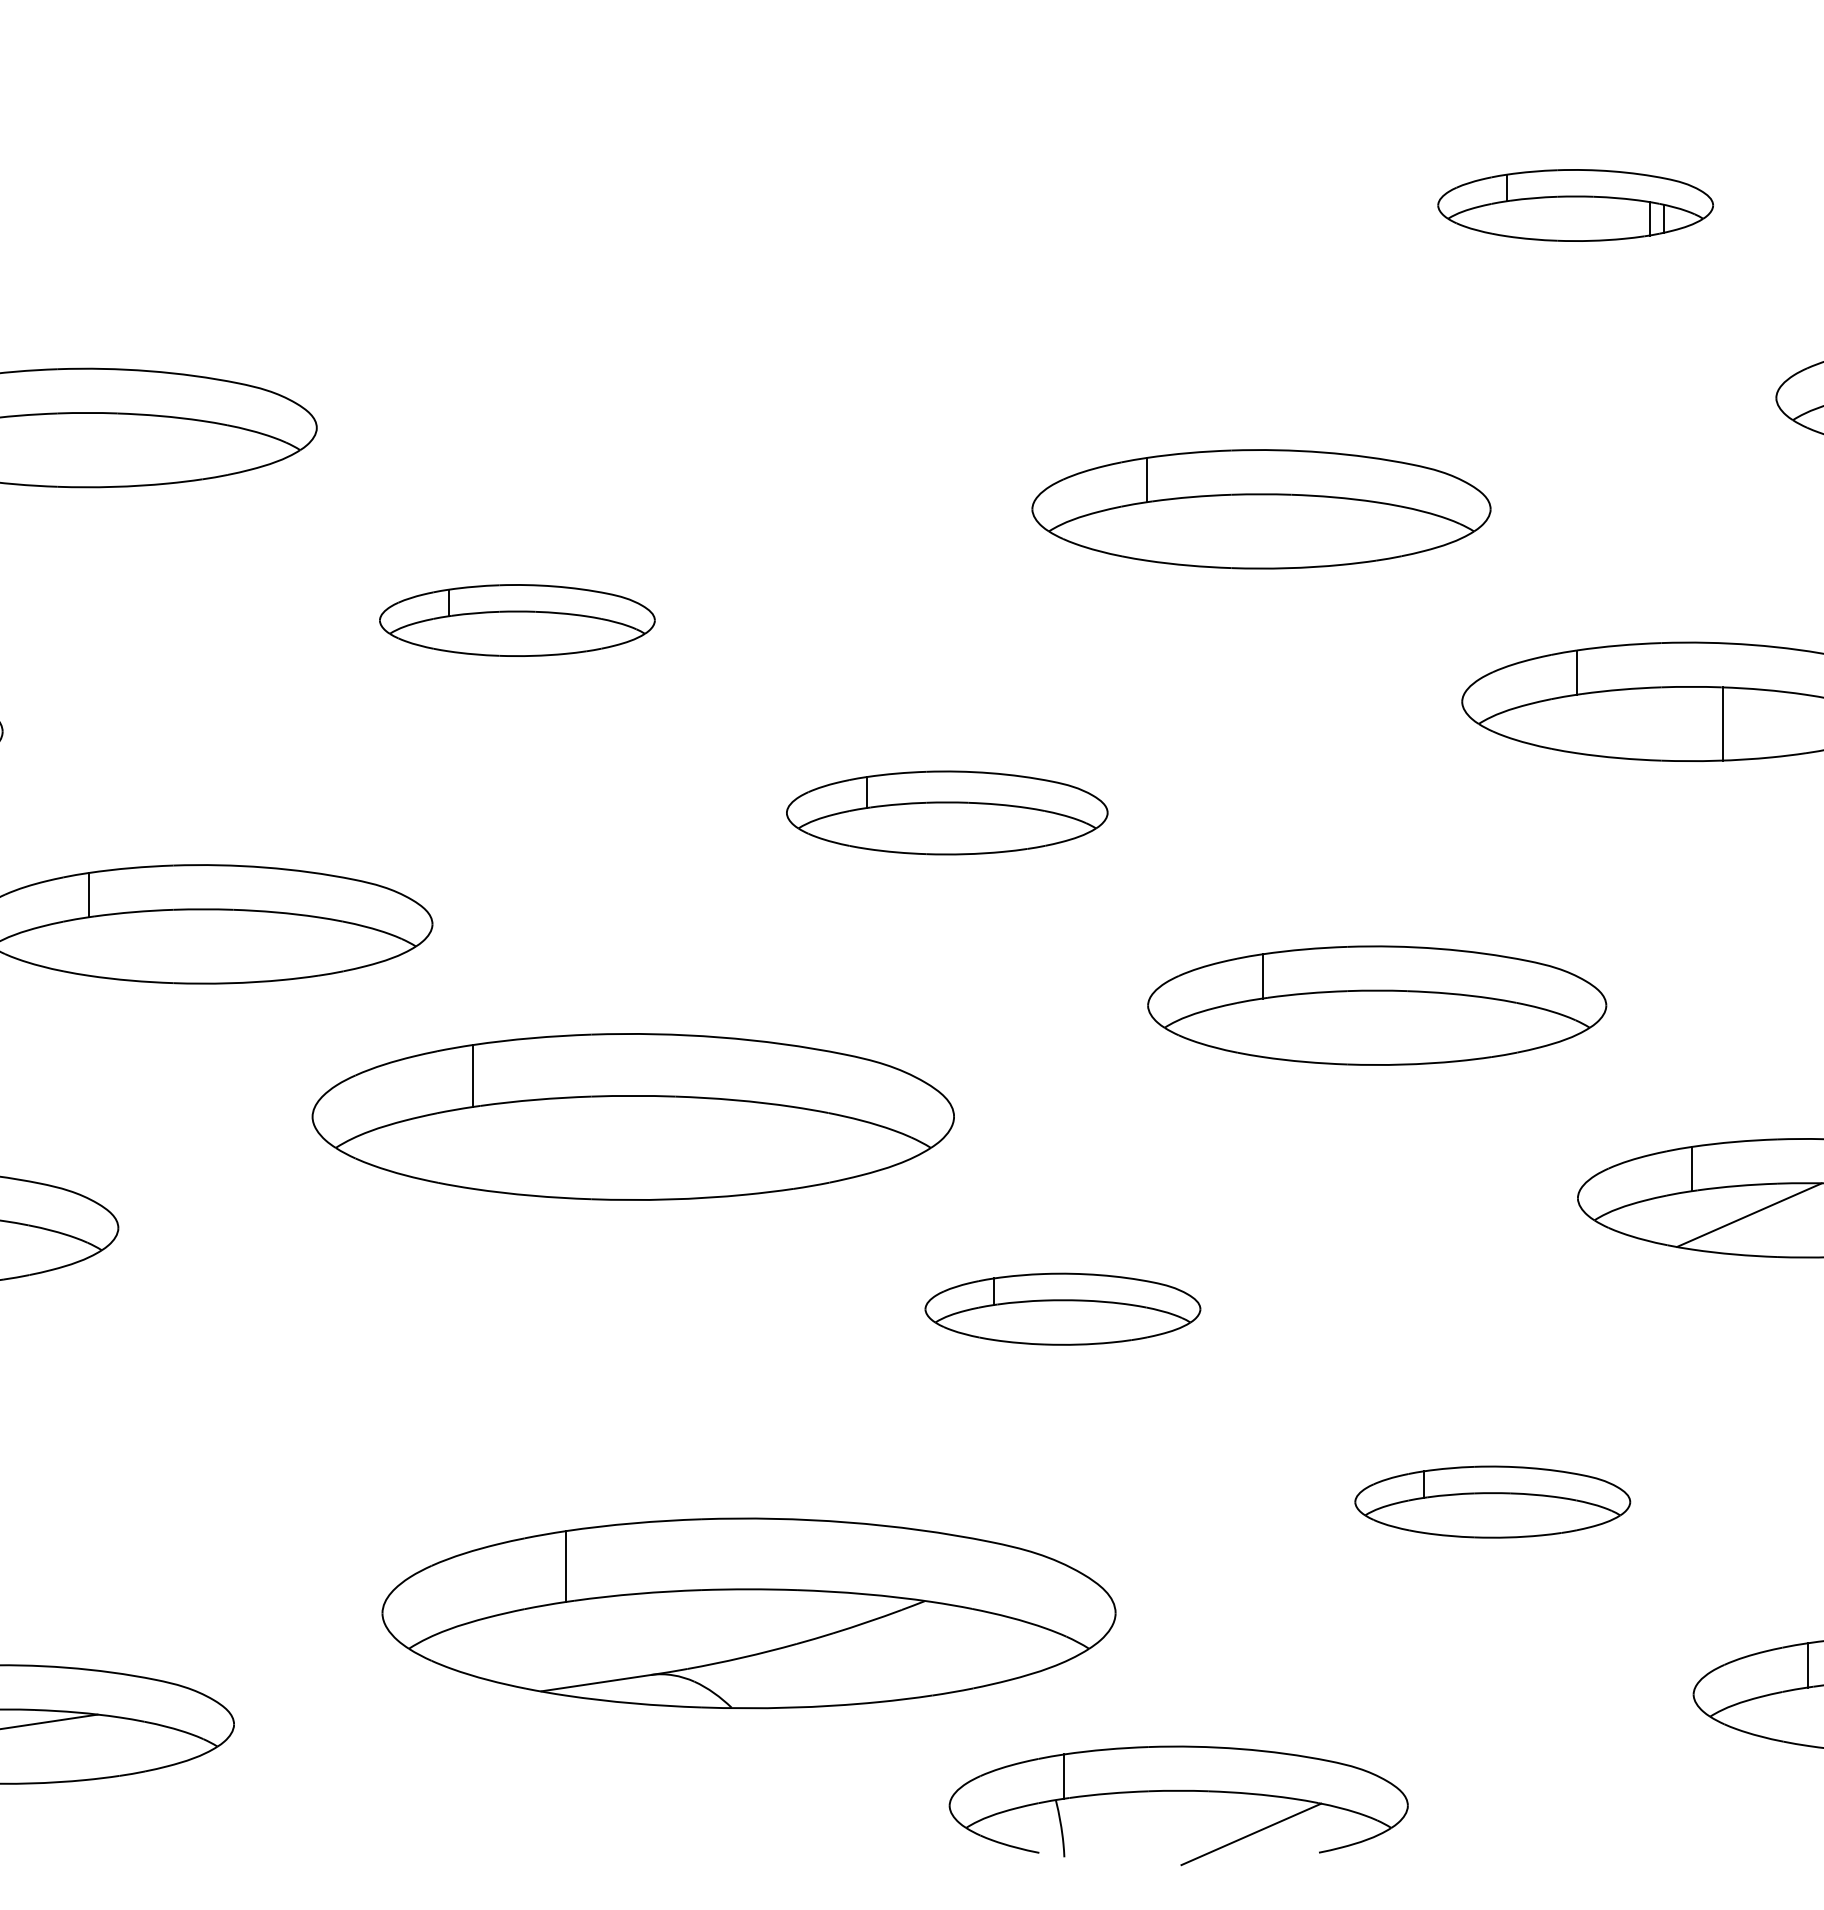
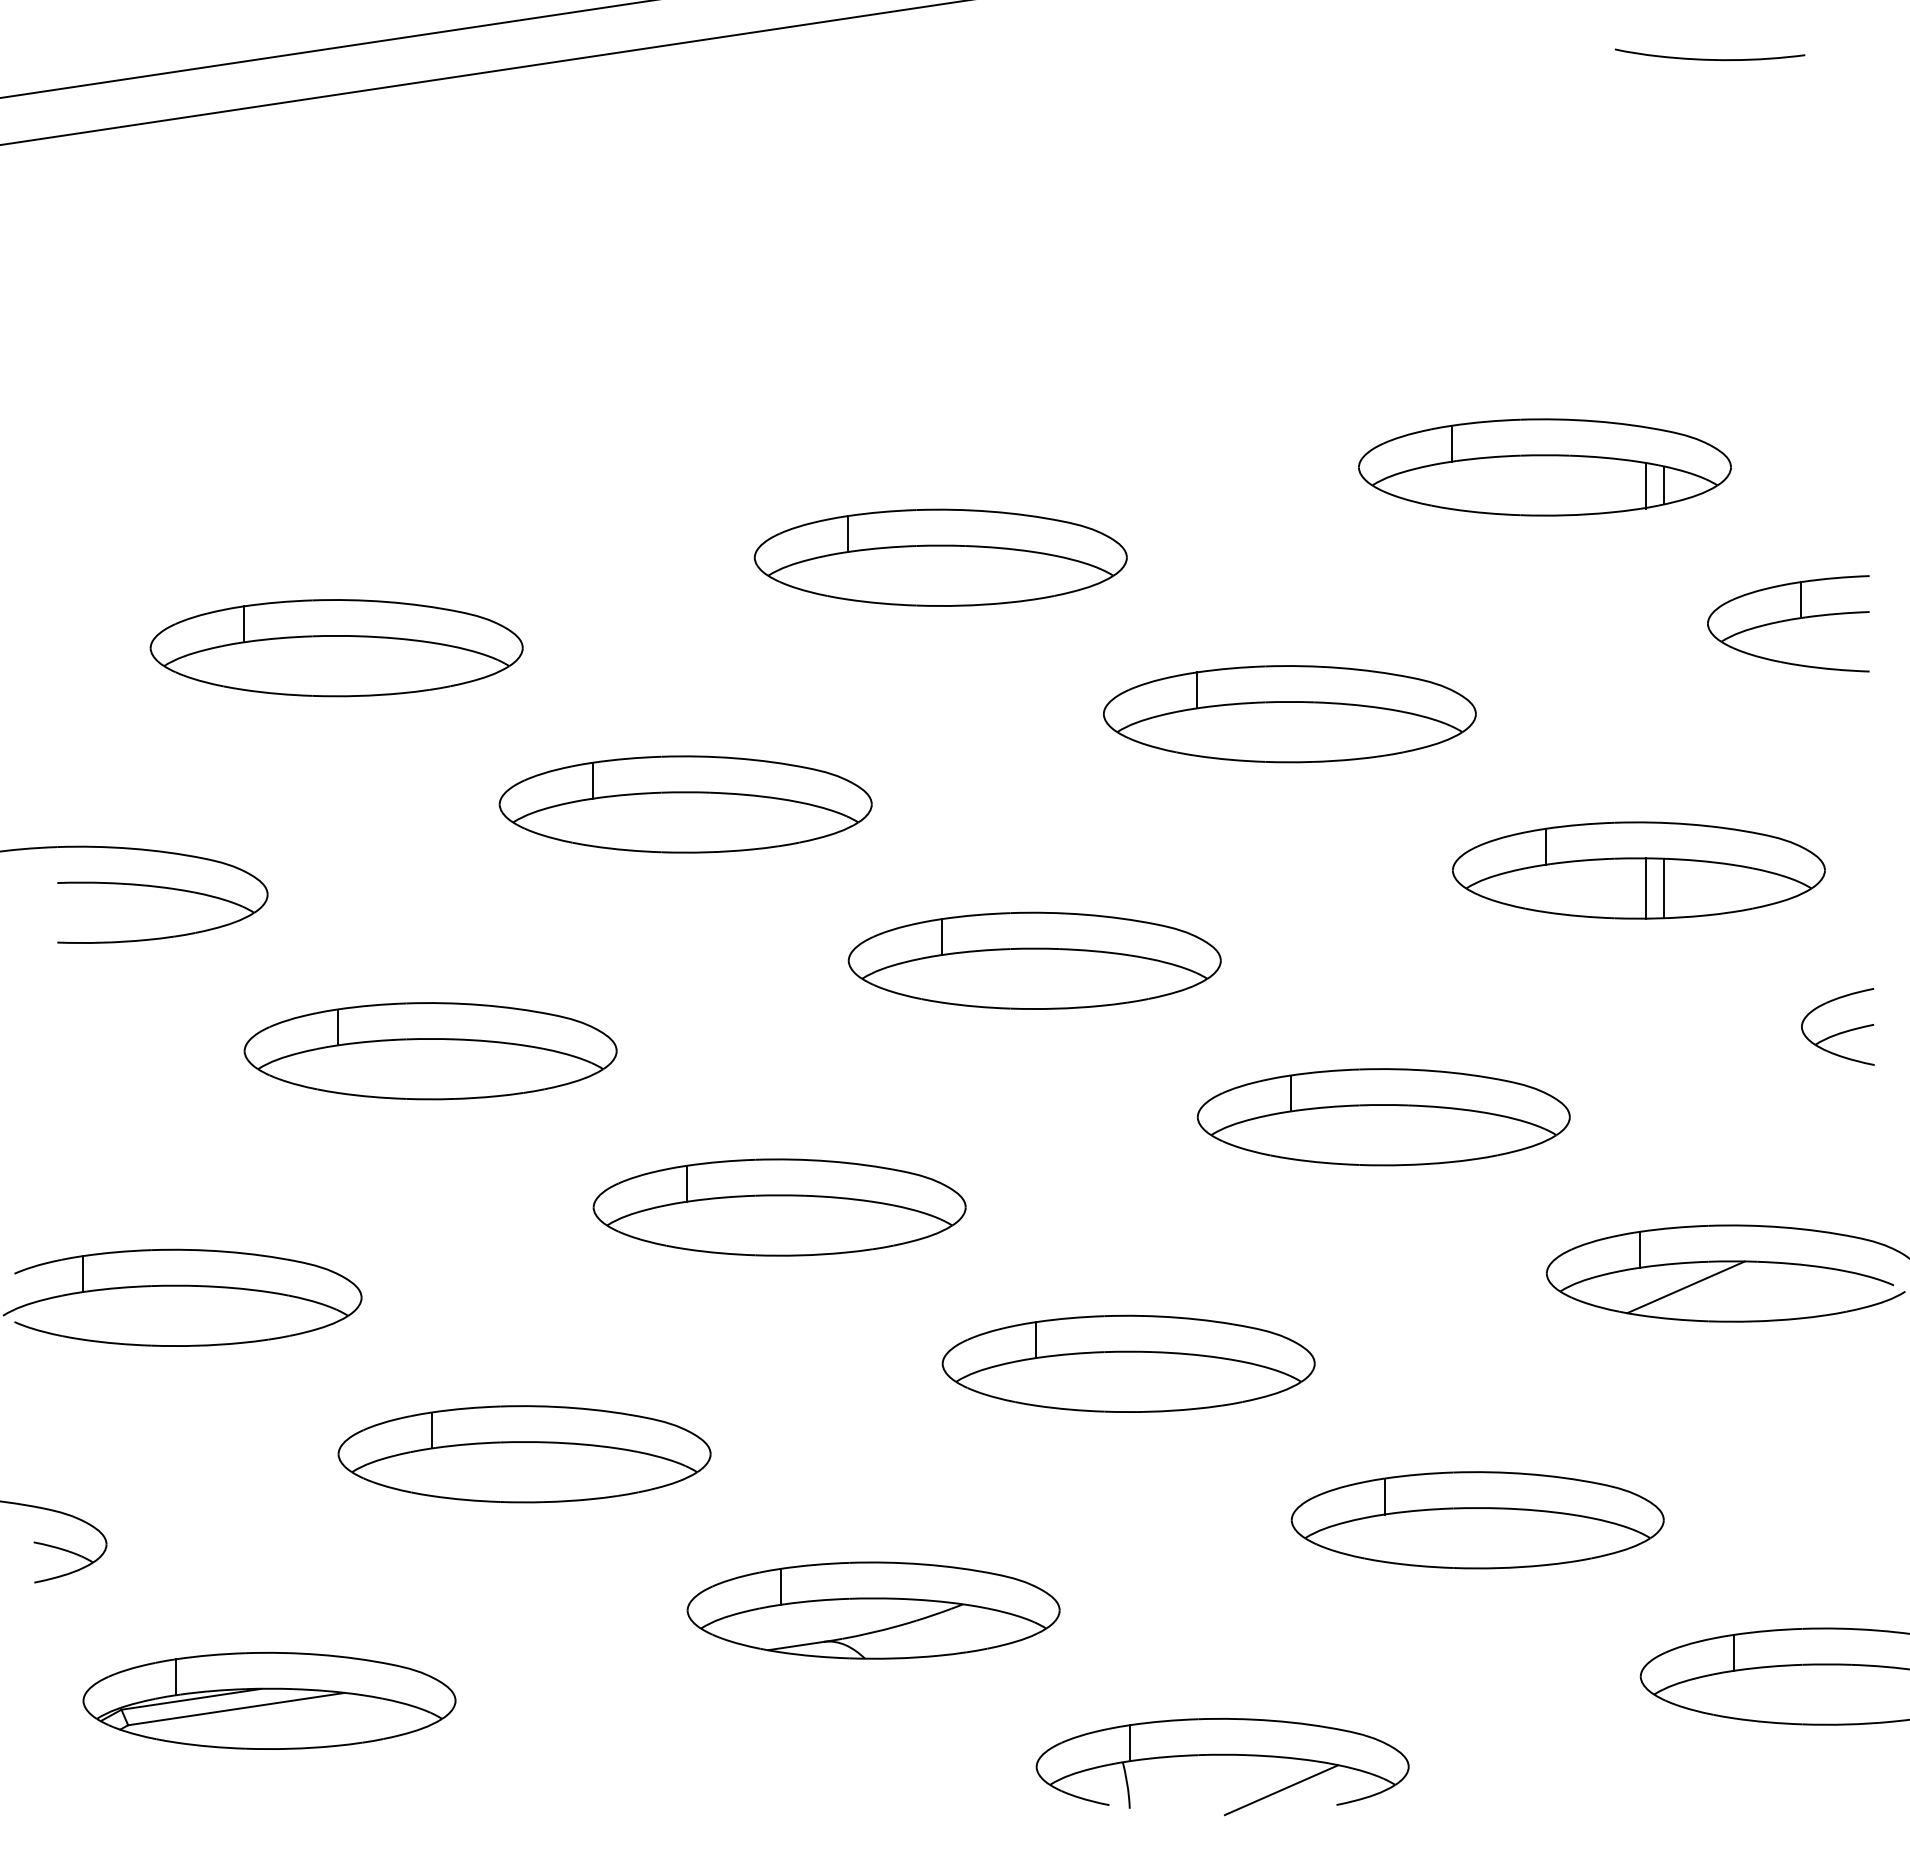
part: (1575, 205) -> (1544, 467), size x1.67
part: (831, 316) -> (940, 557), added
part: (517, 620) -> (685, 804), size x1.67
line: (1699, 723) -> (1645, 888), added
part: (947, 812) -> (1034, 960), size x1.43
part: (632, 1116) -> (779, 1207), size x0.71
part: (1062, 1308) -> (1128, 1363), size x1.67
part: (318, 1421) -> (524, 1454), added
part: (1492, 1502) -> (1477, 1520), size x1.67
part: (748, 1613) -> (873, 1610), size x0.62

